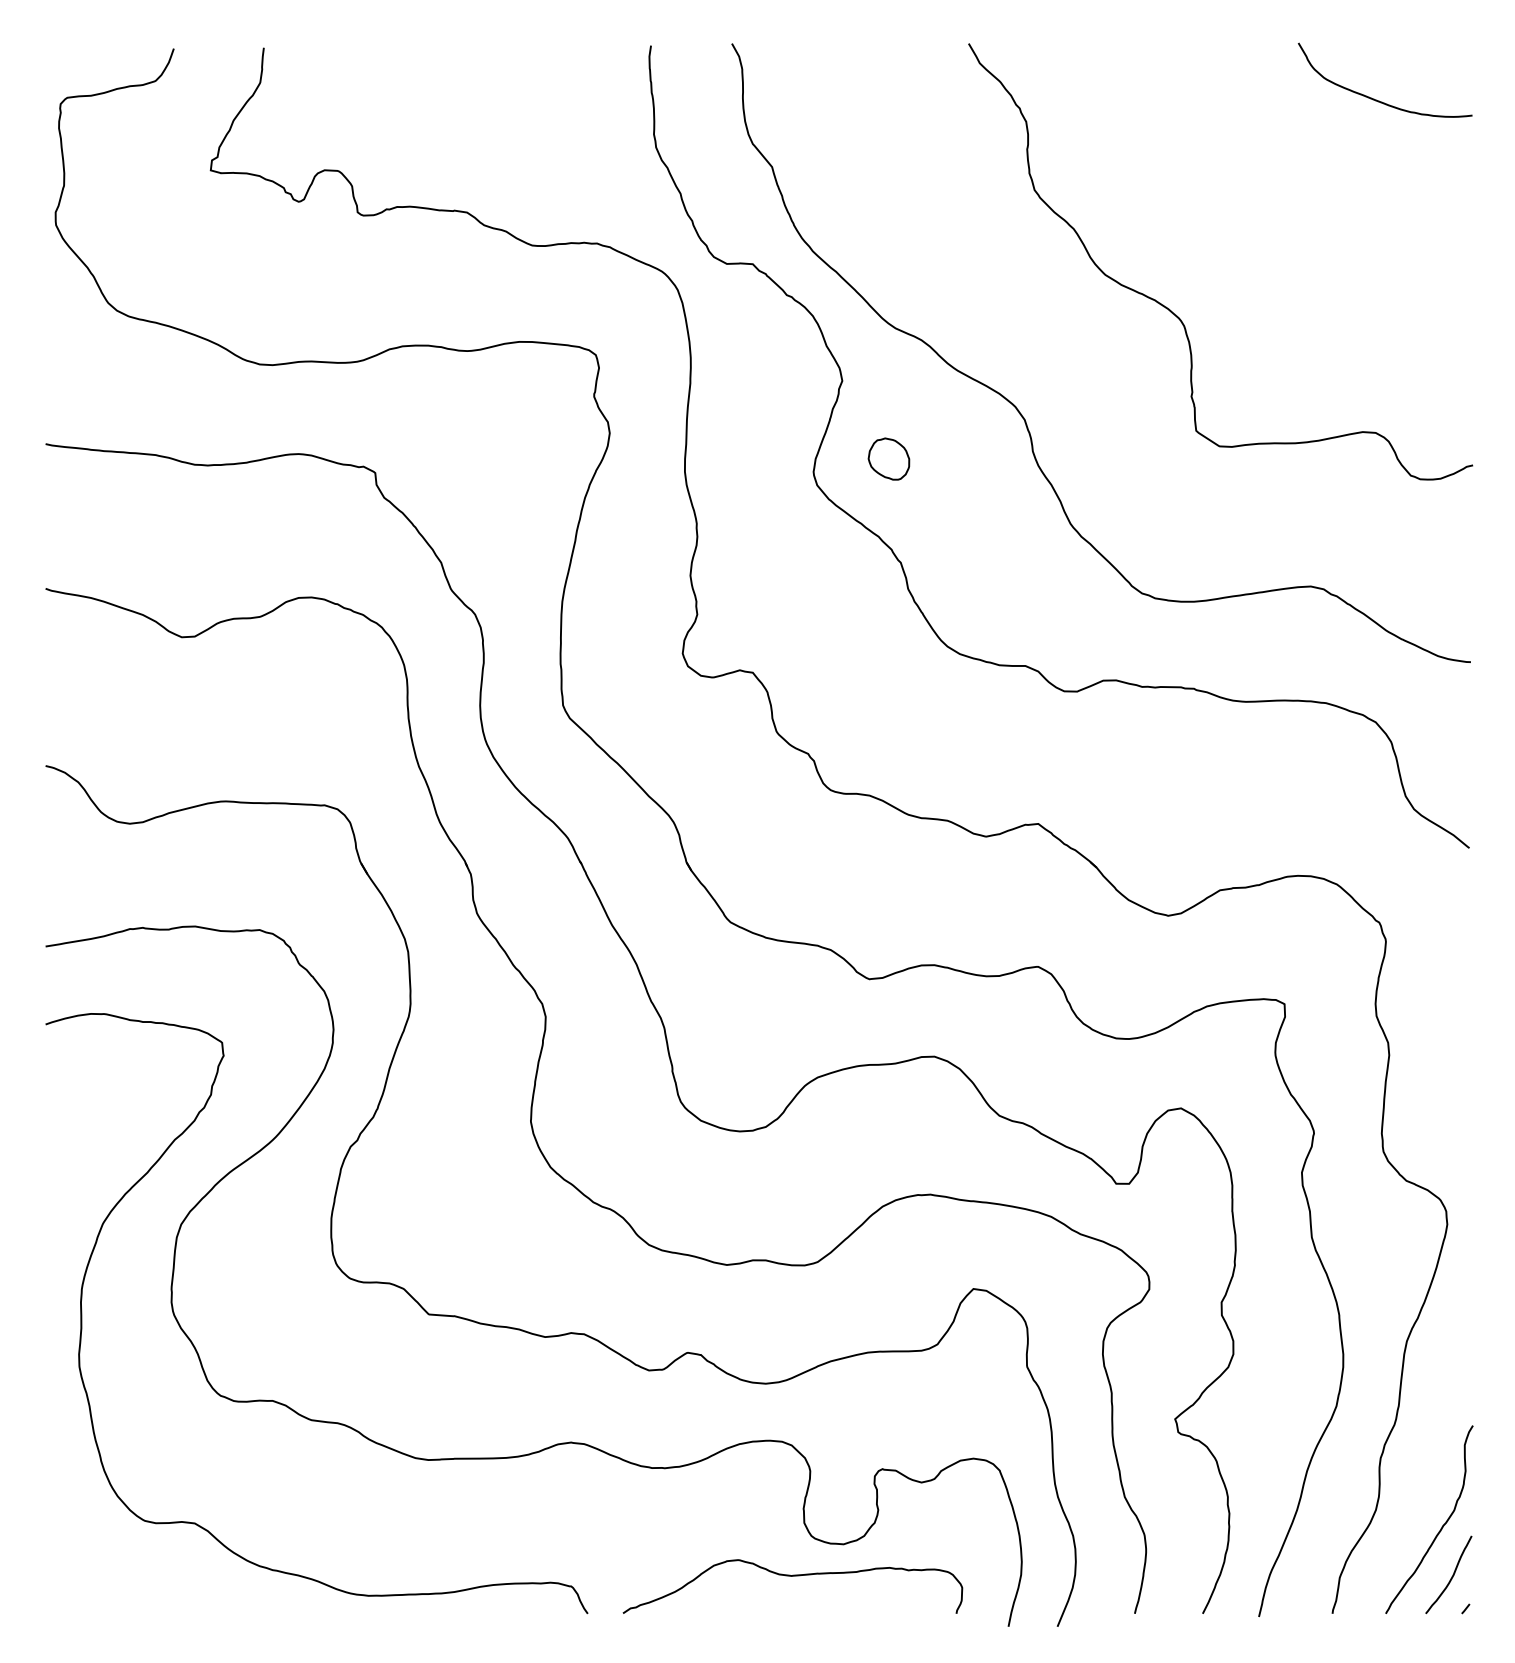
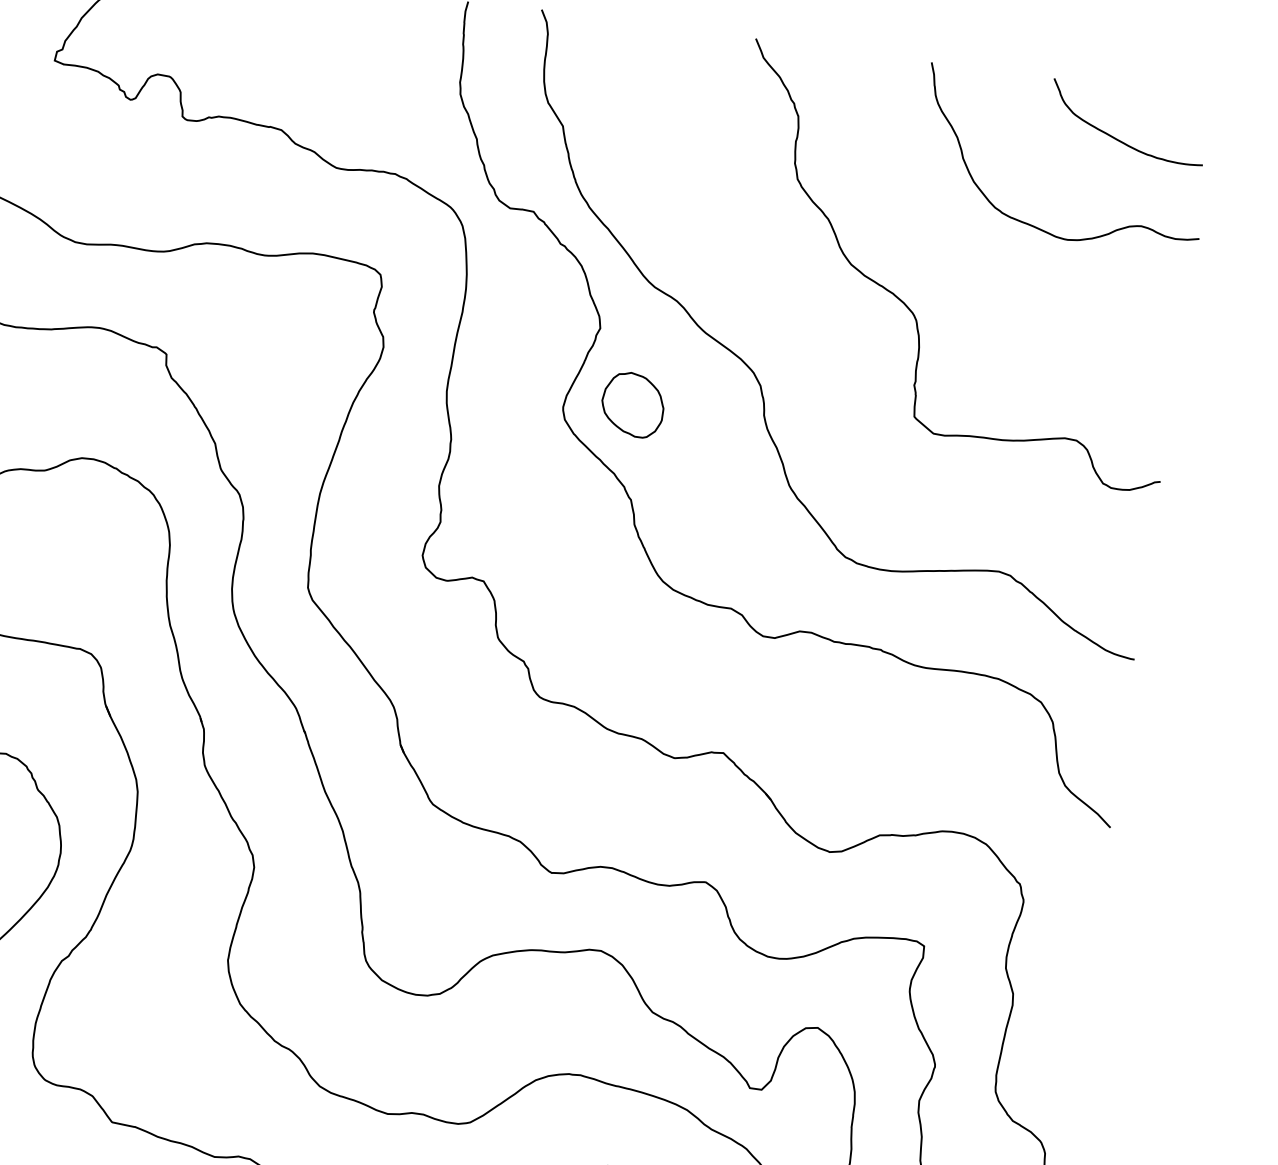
curve: (1297, 205) -> (1033, 225), added
part: (888, 458) -> (632, 404), size x1.67

